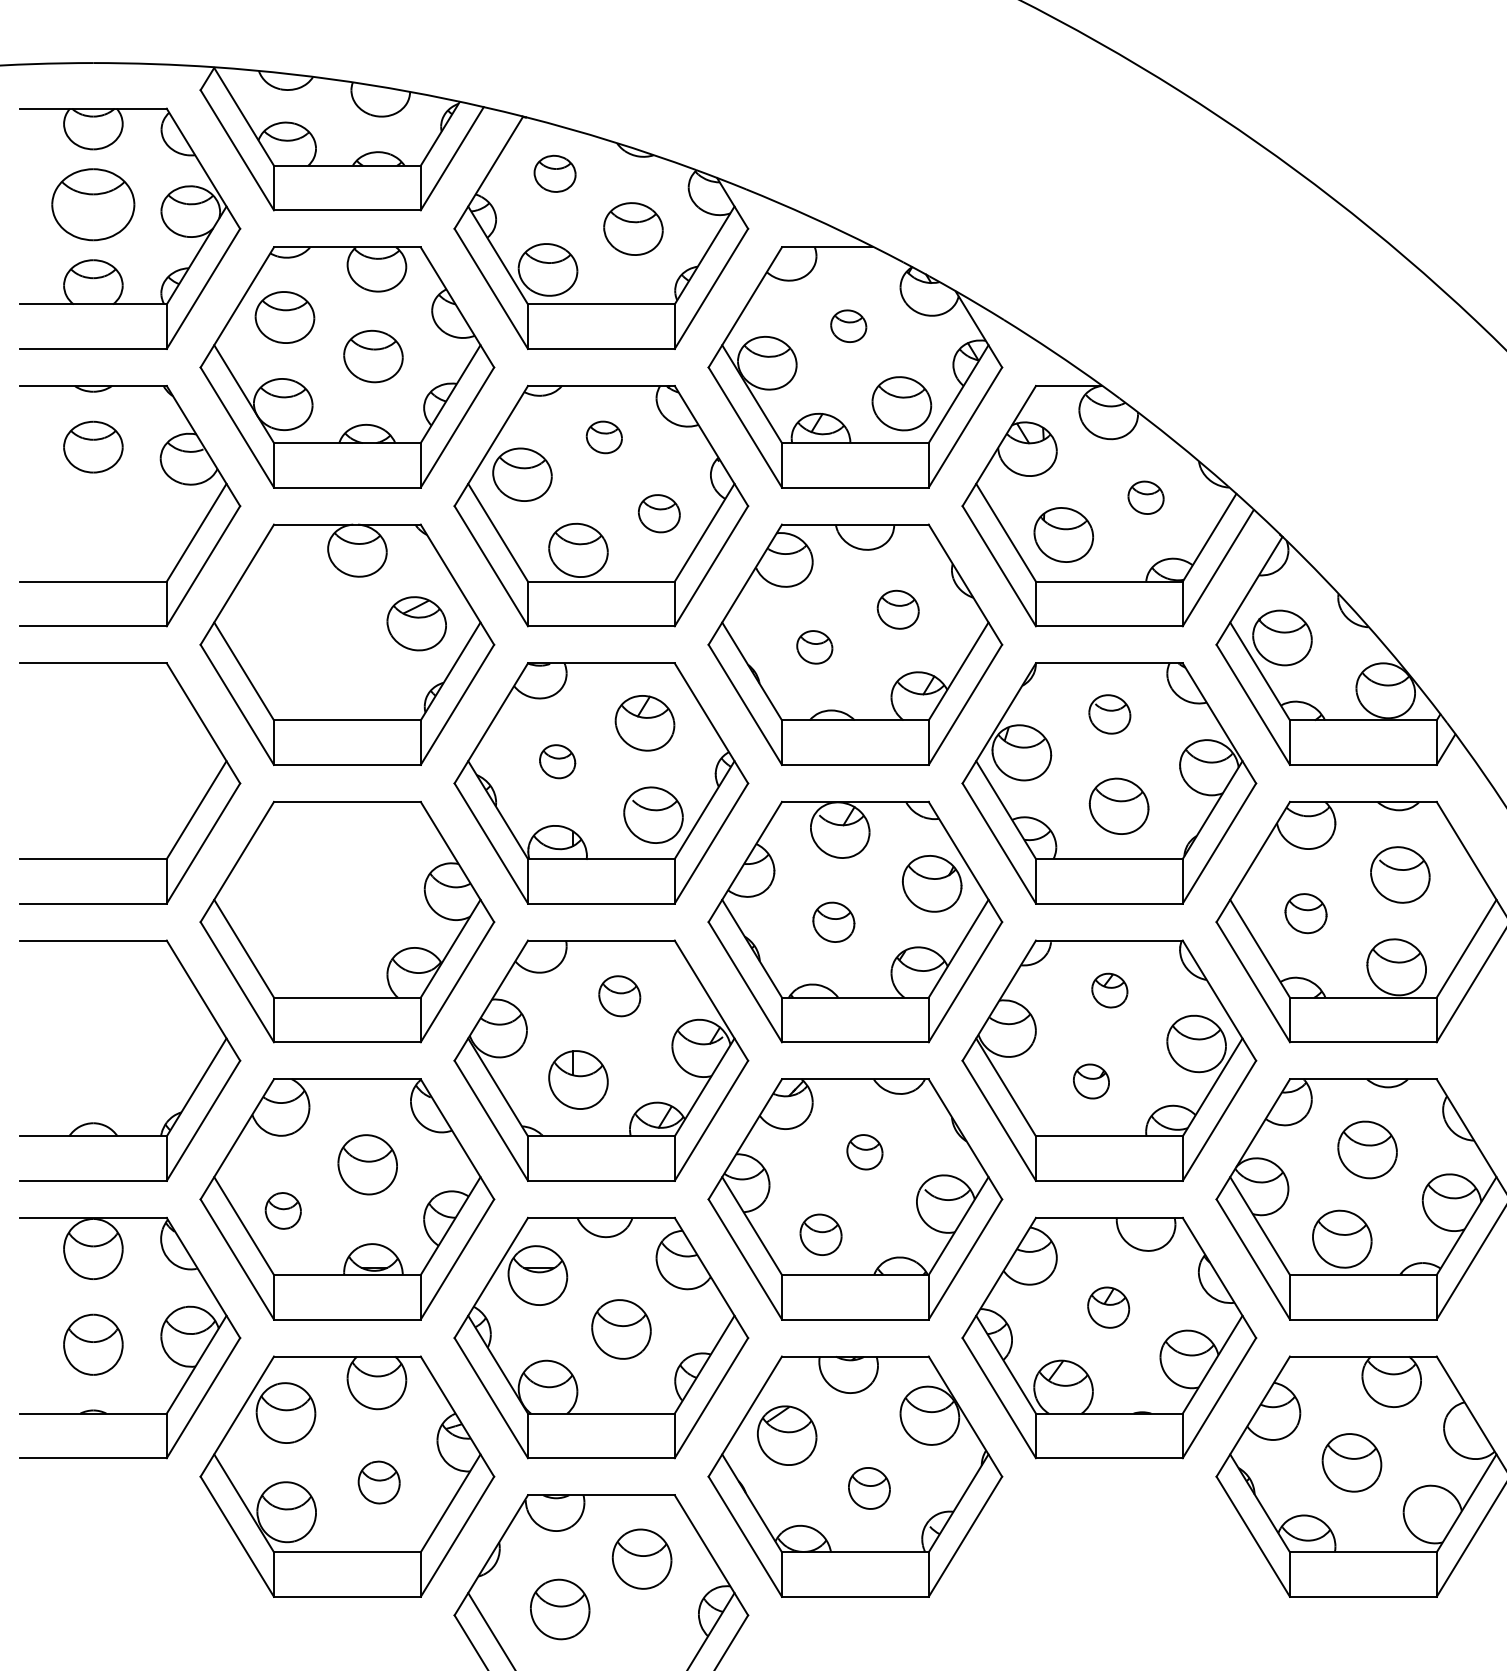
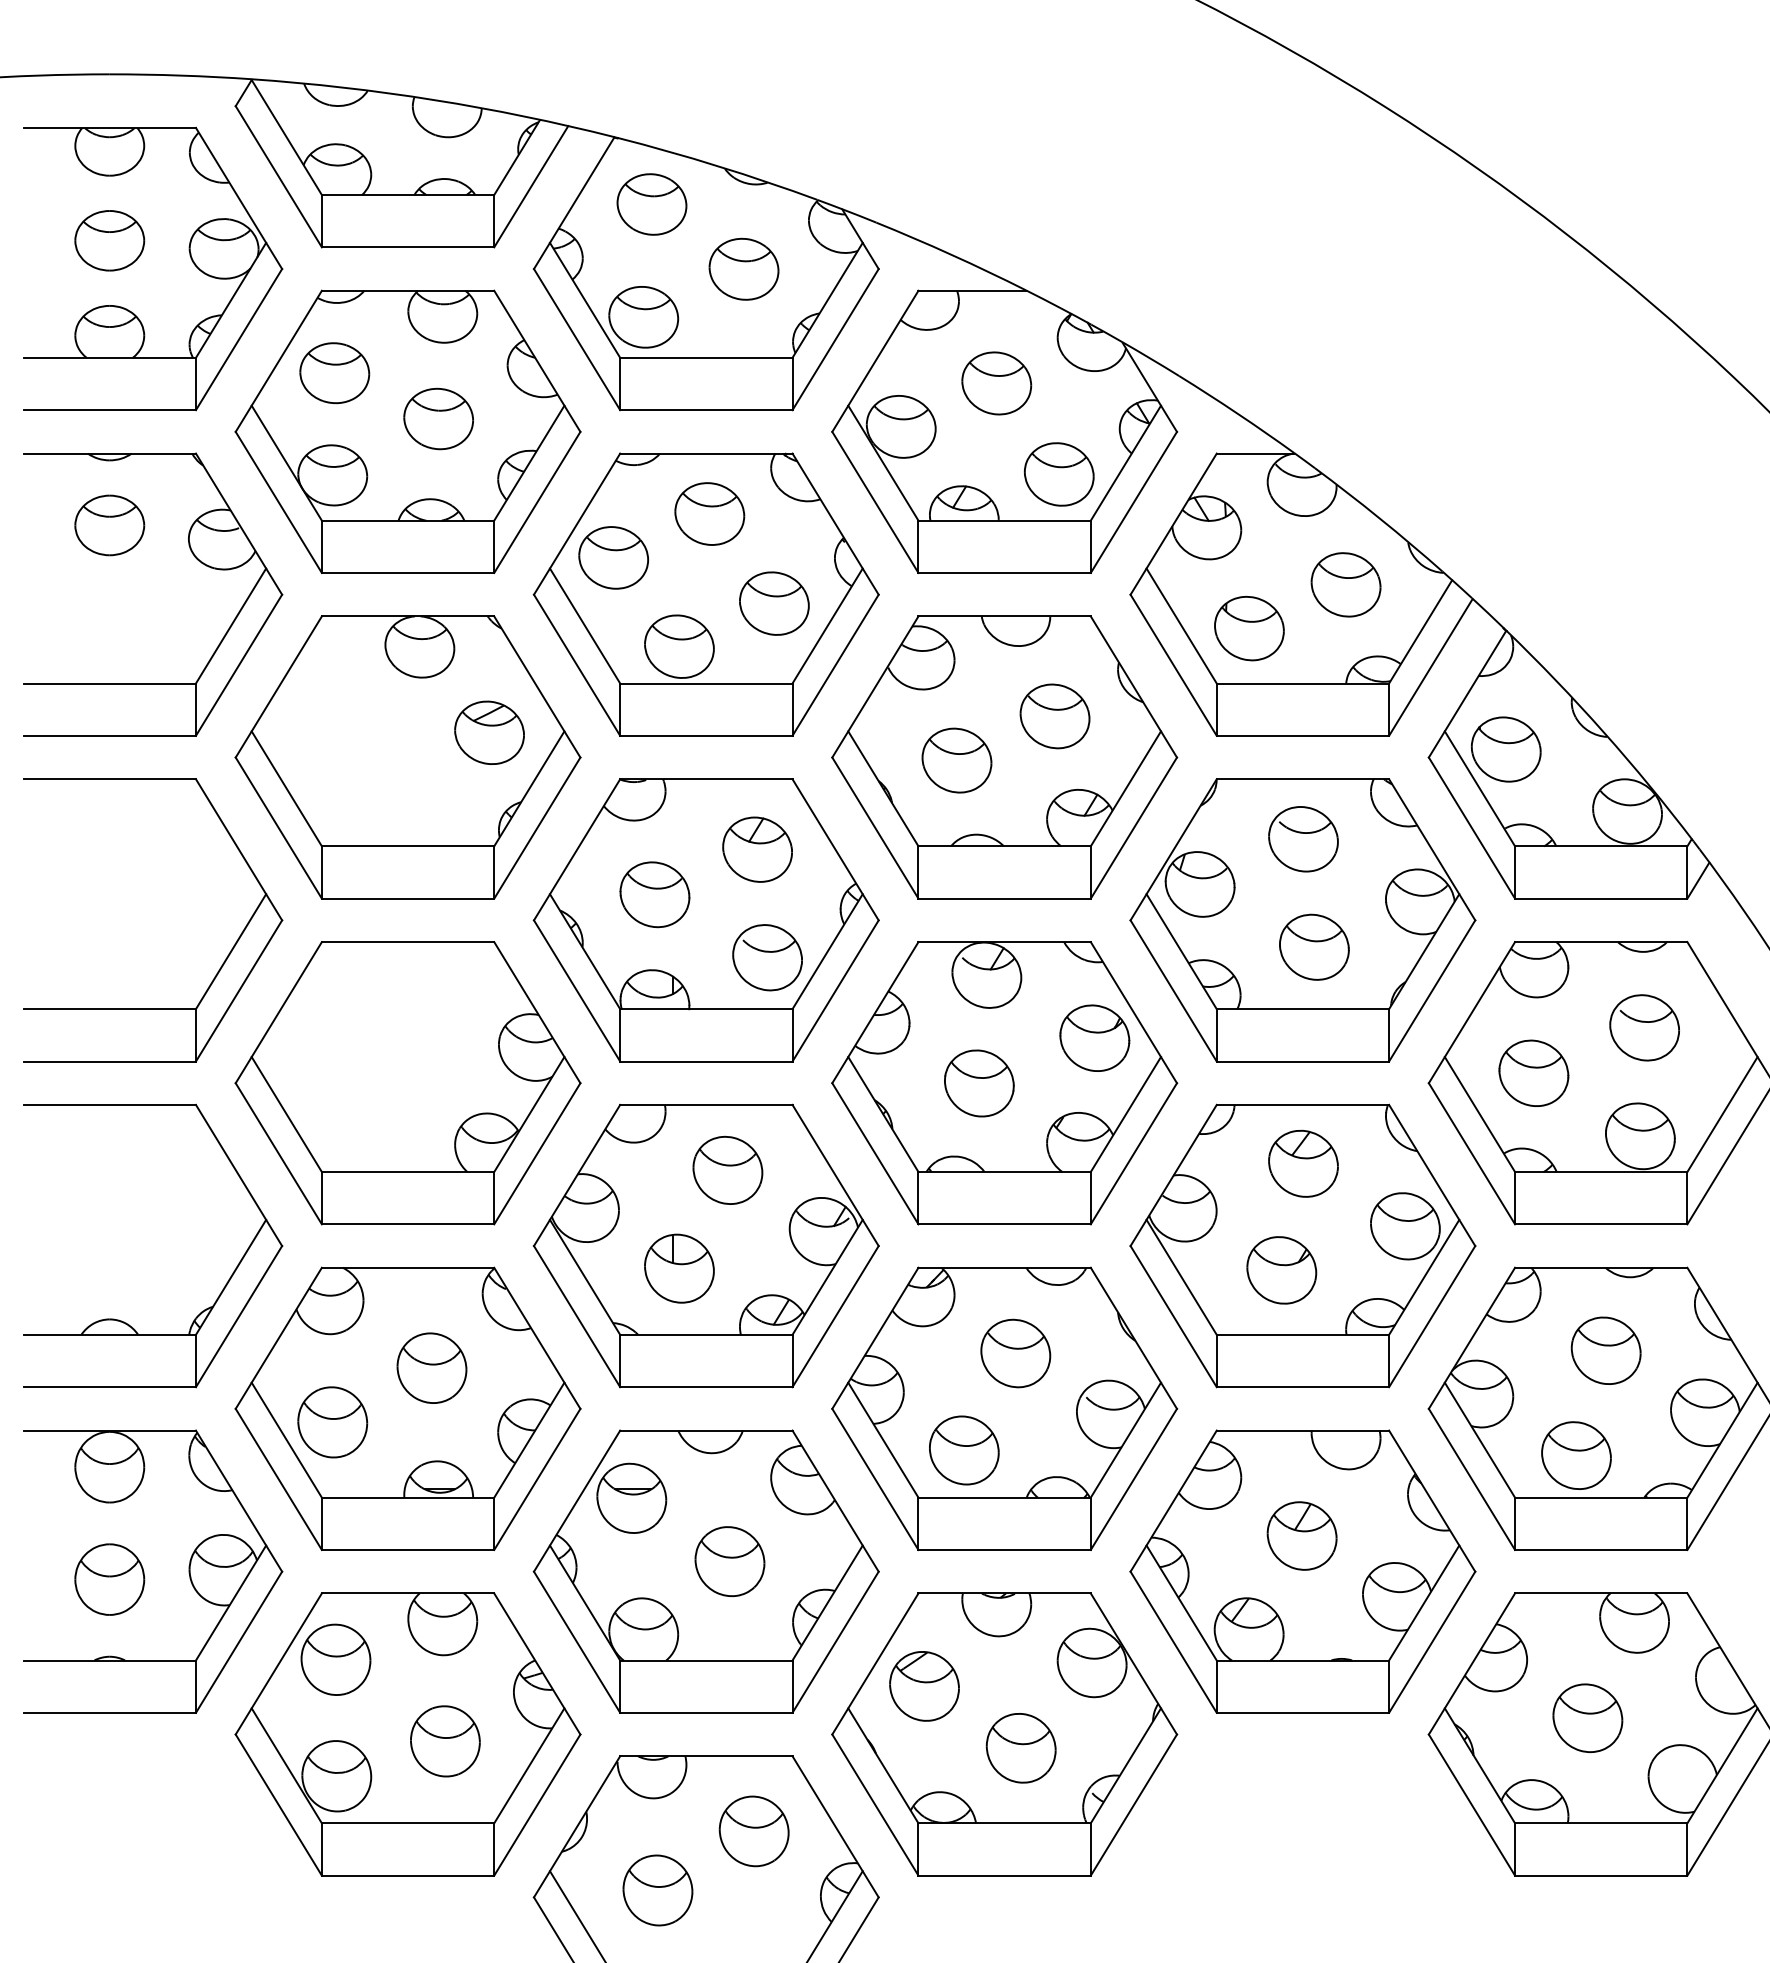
part: (554, 173) -> (651, 204), size x1.43
part: (93, 204) -> (109, 240), size x0.71
part: (848, 326) -> (996, 383), size x1.67
part: (604, 436) -> (709, 513), size x1.67
part: (1145, 497) -> (1345, 584), size x1.67
part: (659, 513) -> (774, 603), size x1.43
part: (897, 609) -> (1054, 716), size x1.43
part: (814, 647) -> (956, 760), size x1.67
part: (1109, 714) -> (1303, 839), size x1.43
part: (557, 761) -> (654, 894), size x1.67
part: (1305, 912) -> (1533, 1072), size x1.43
part: (833, 922) -> (979, 1083), size x1.43
part: (1109, 990) -> (1303, 1163), size x1.67
part: (619, 995) -> (727, 1169), size x1.43
part: (1091, 1081) -> (1281, 1270), size x1.67
part: (864, 1152) -> (1015, 1353), size x1.67
part: (283, 1211) -> (332, 1422), size x1.67
part: (821, 1234) -> (964, 1450), size x1.43
part: (1108, 1307) -> (1301, 1535), size x1.43
part: (379, 1482) -> (445, 1741), size x1.43
part: (868, 1488) -> (1020, 1748), size x1.43

